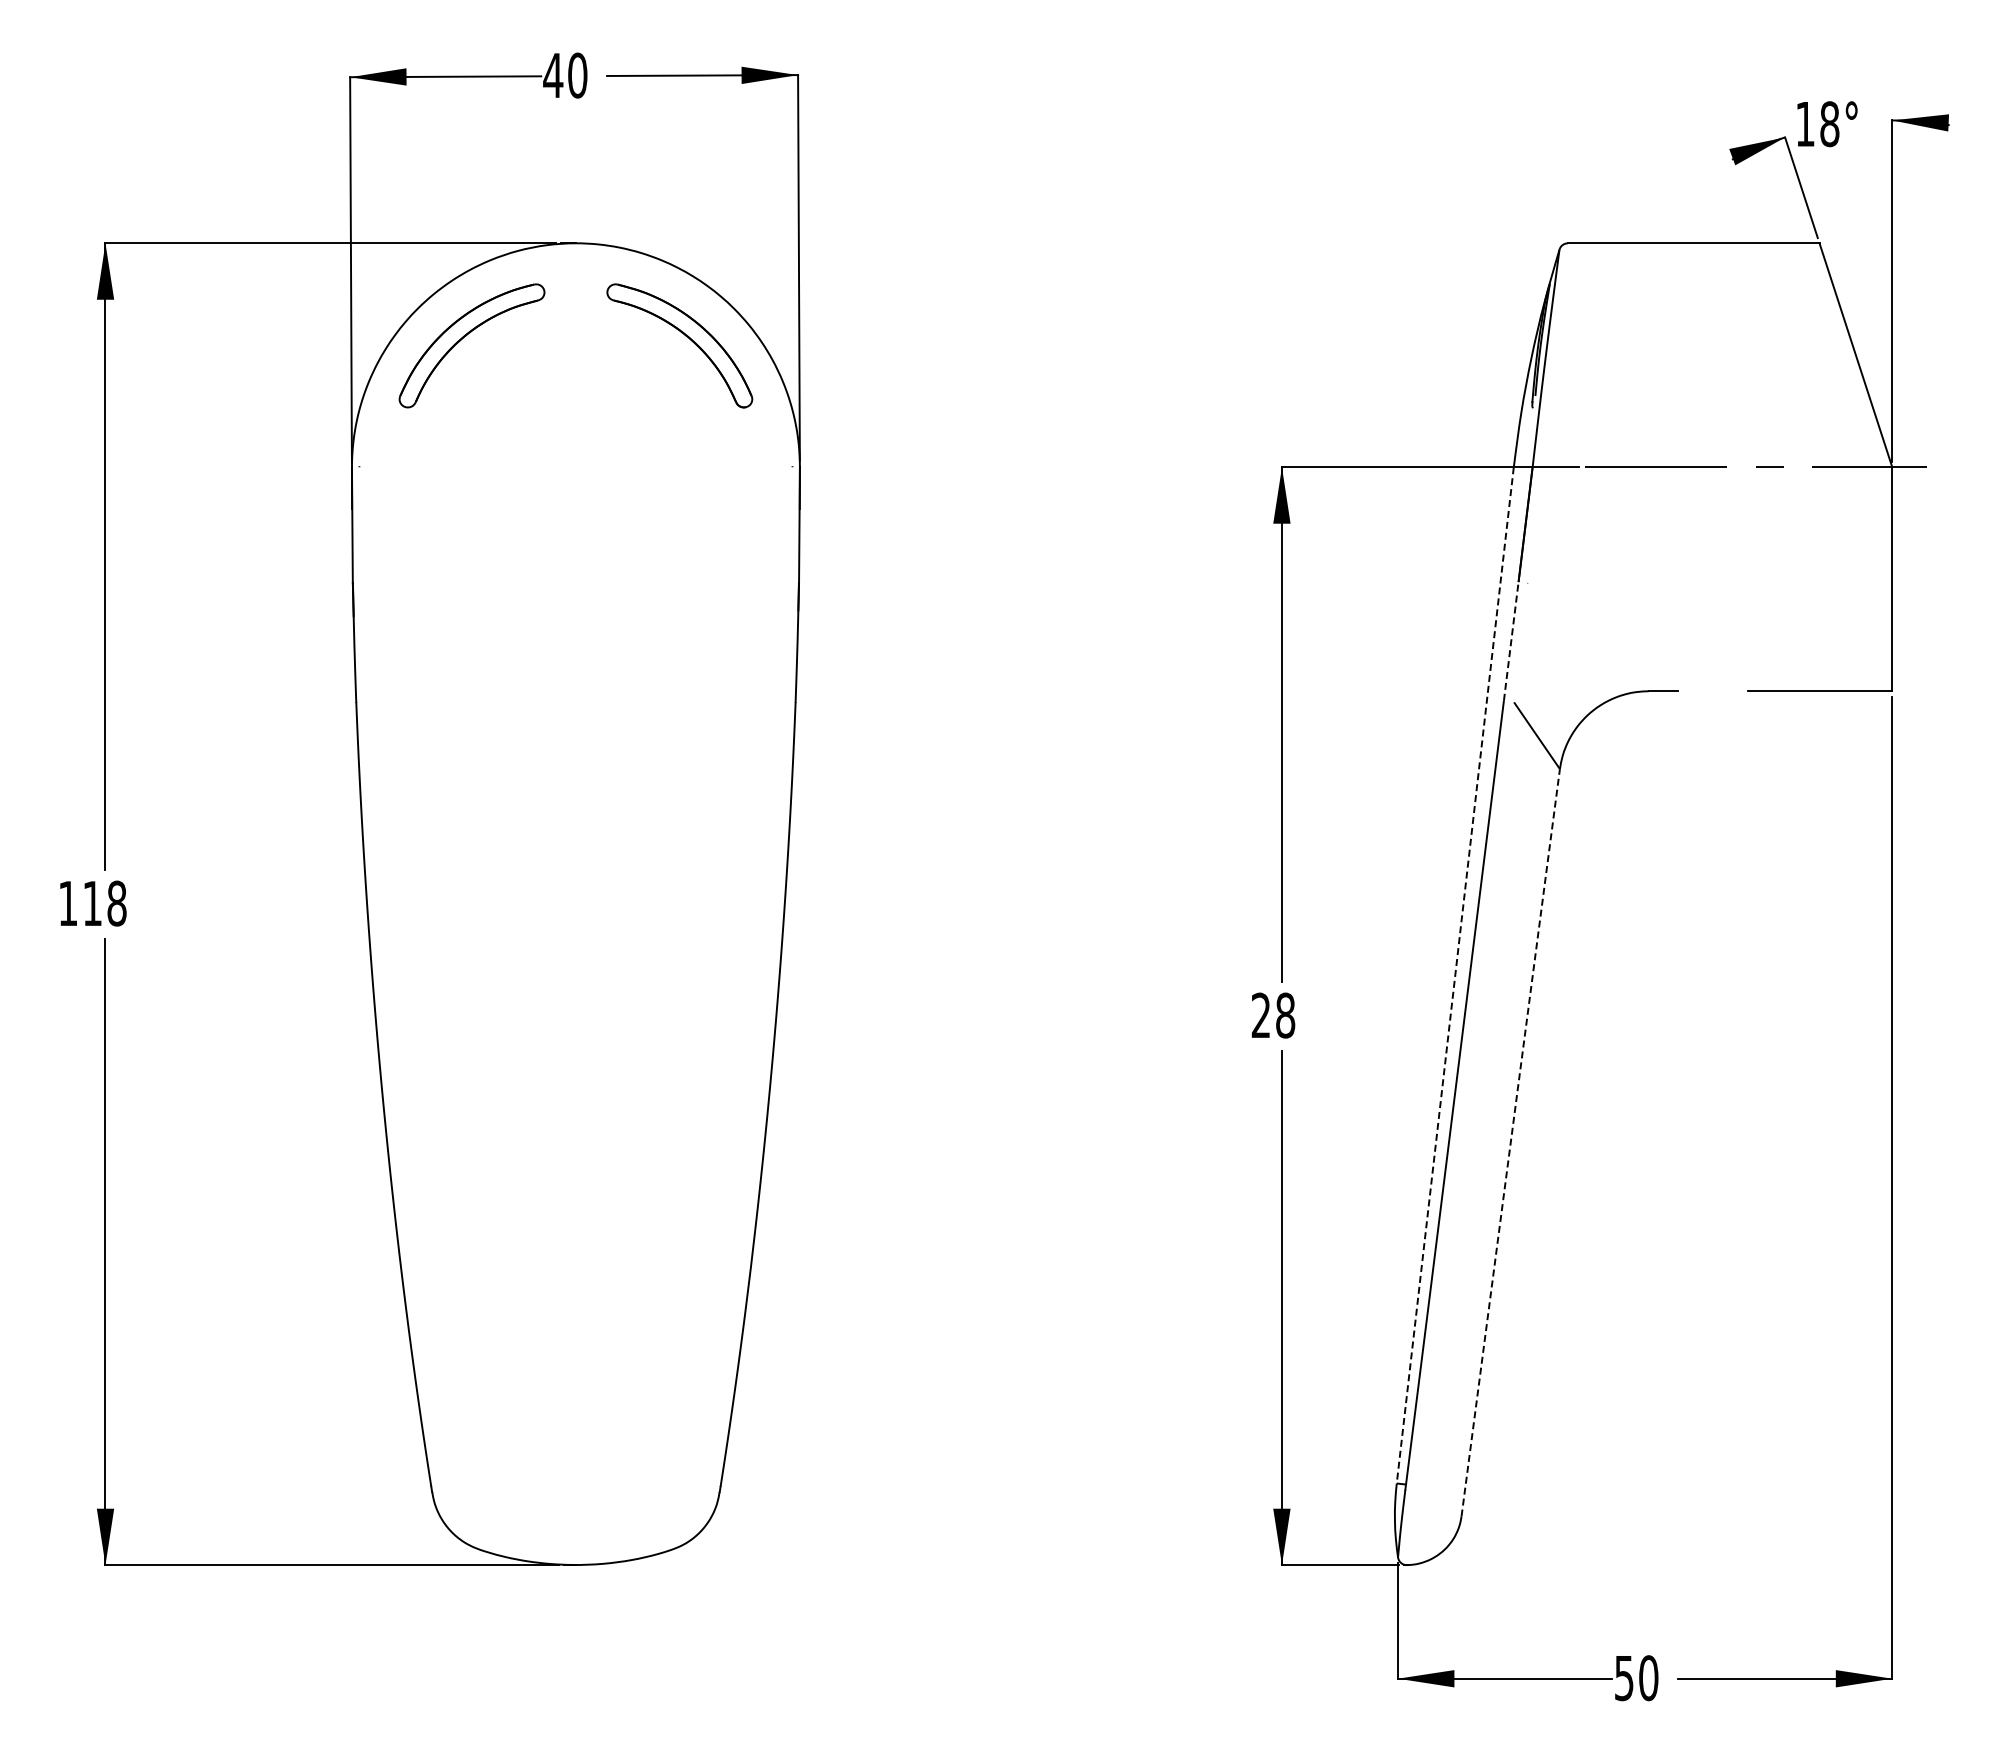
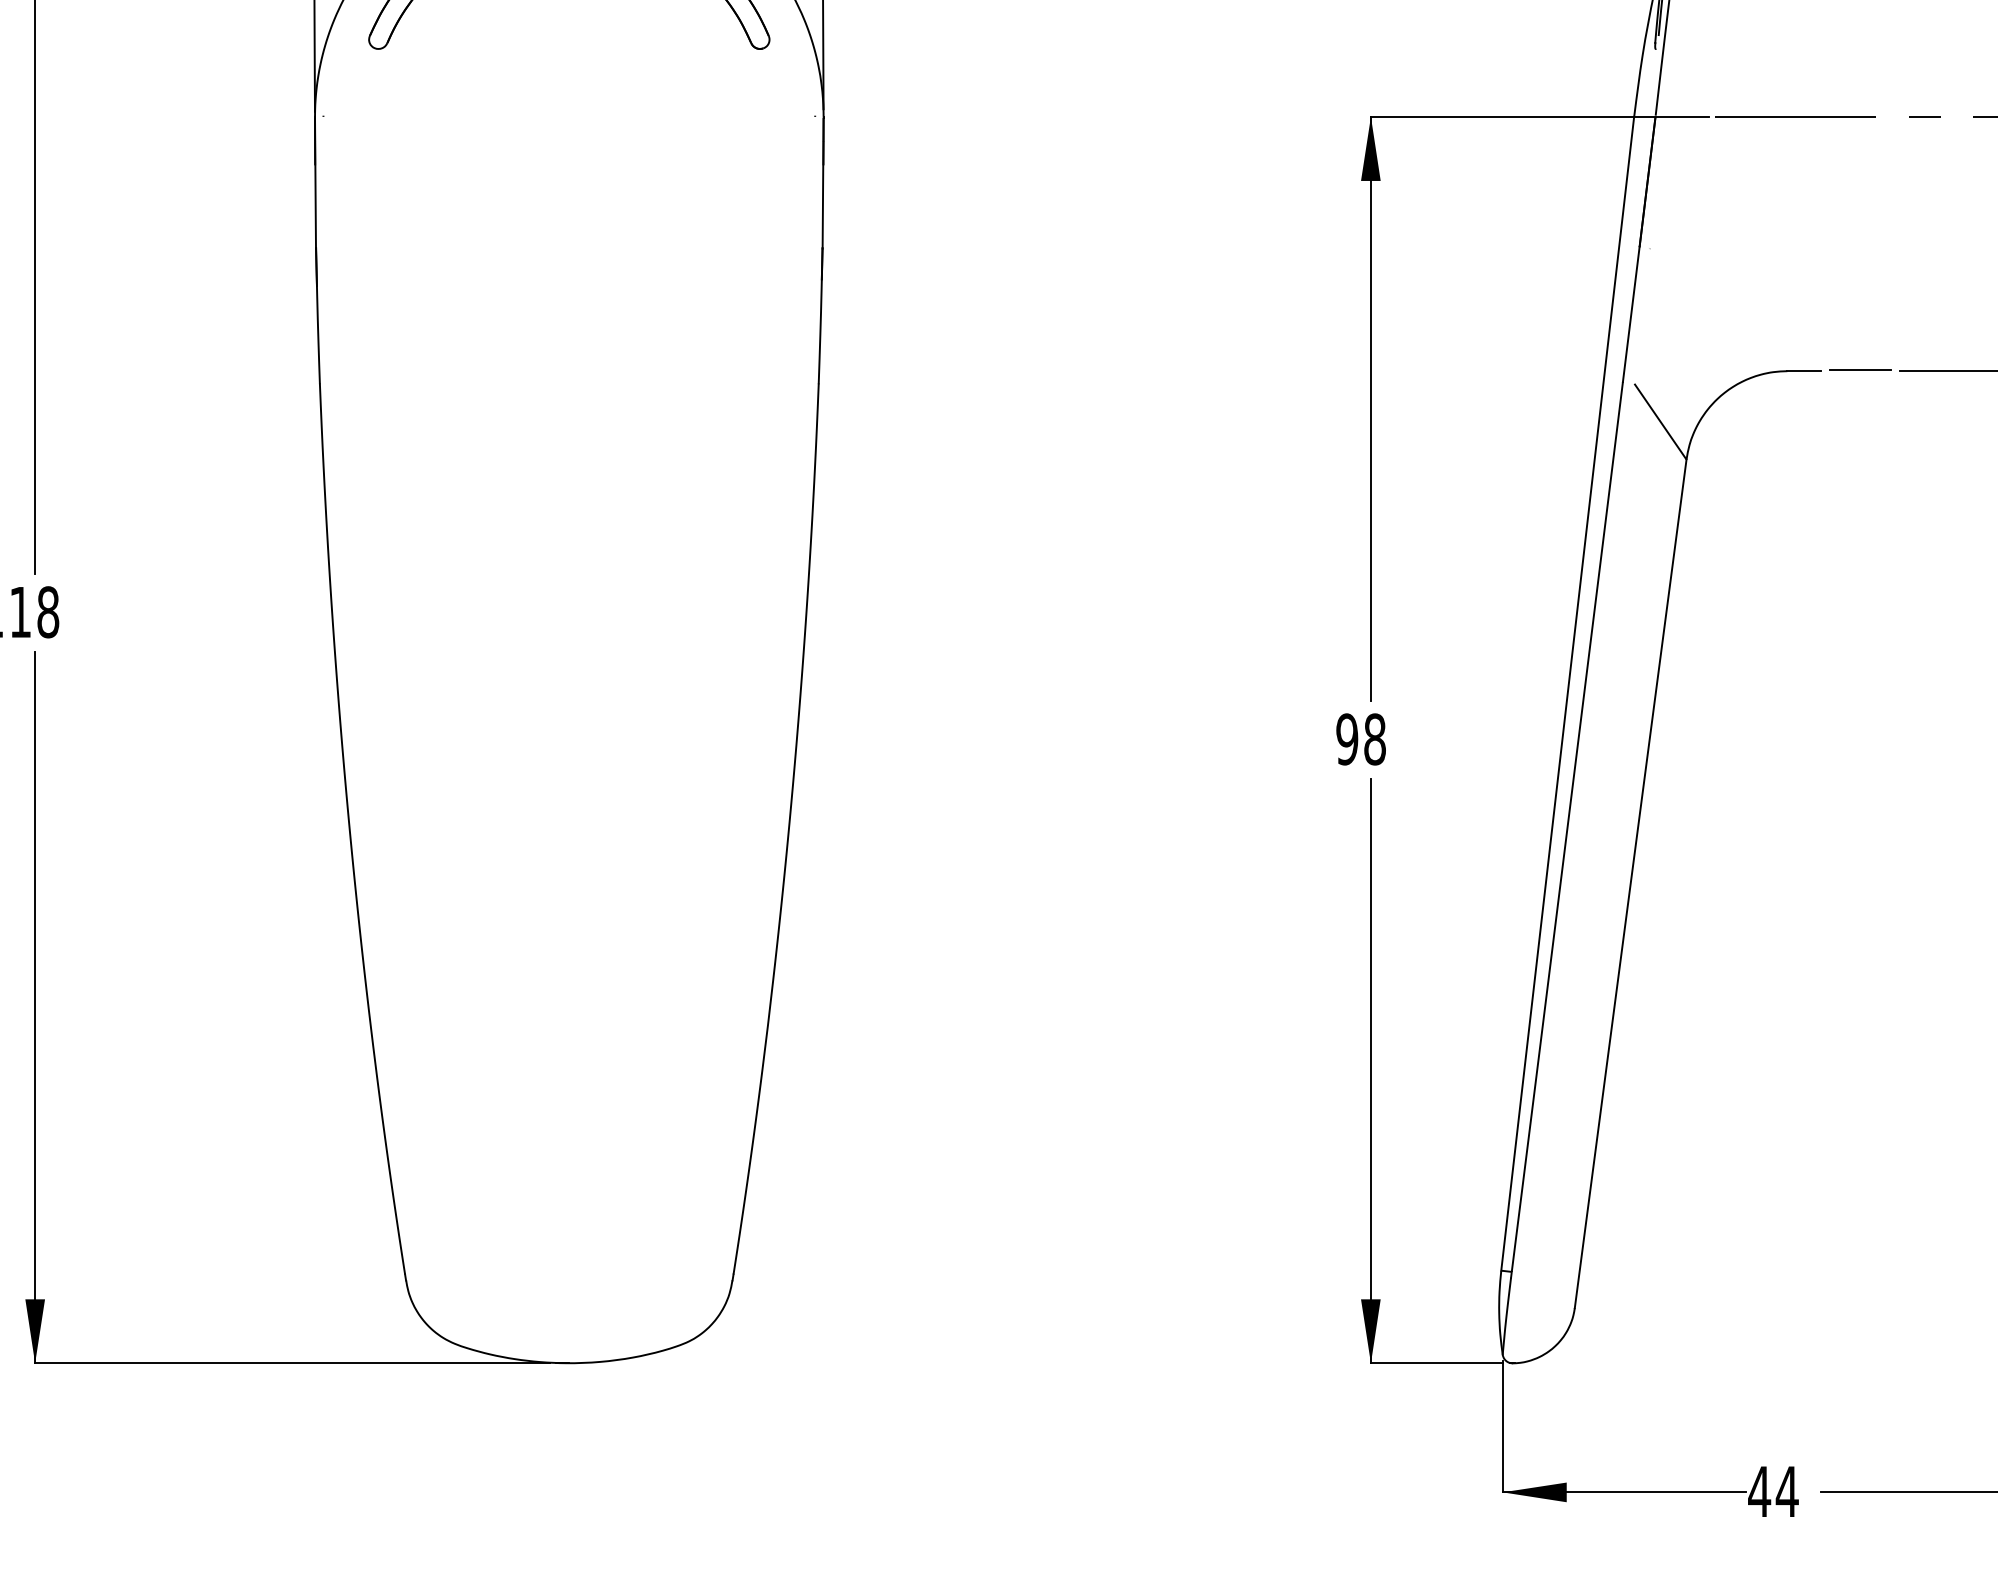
line: (1511, 641) -> (1631, 314), dashed -> solid
line: (1712, 690) -> (1859, 370), added
line: (1455, 975) -> (1567, 693), dashed -> solid
text: (1260, 1015) -> (1346, 739), 28 -> 98
line: (1510, 1142) -> (1630, 883), dashed -> solid
text: (1636, 1678) -> (1773, 1492), 50 -> 44

